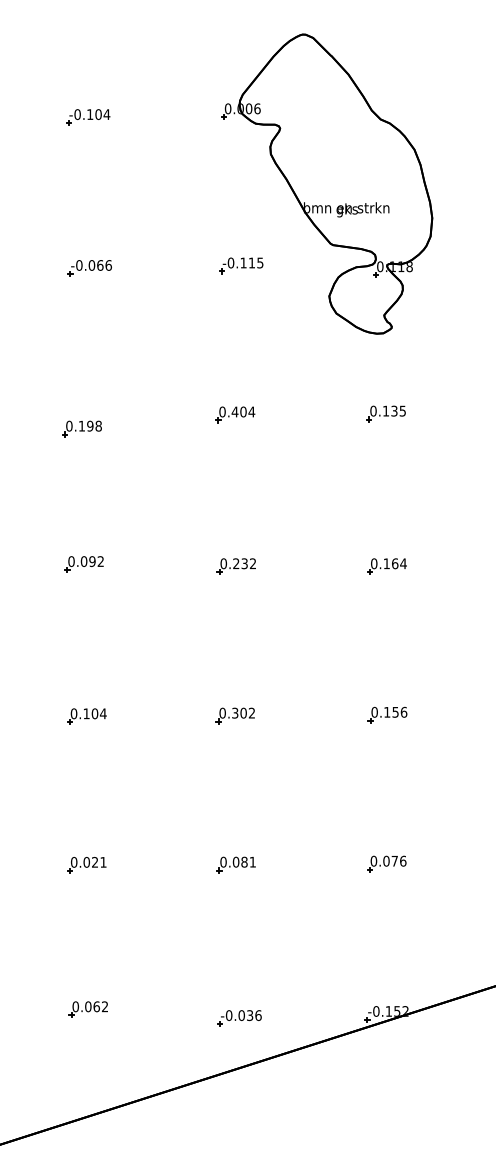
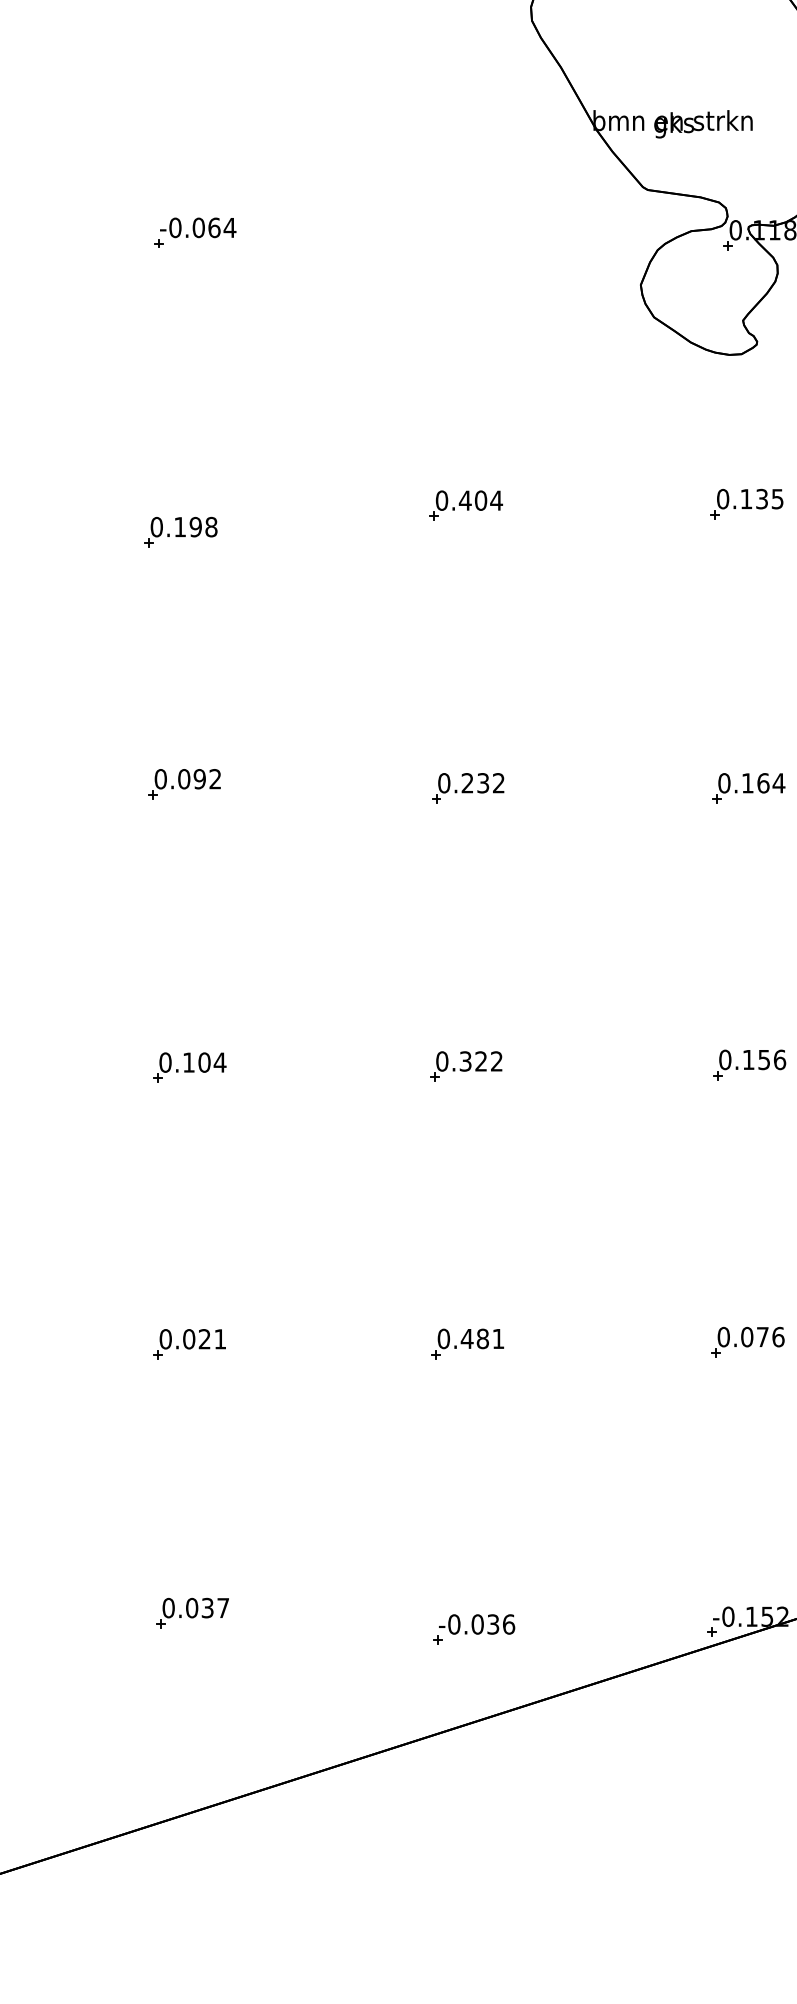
text: (108, 265) -> (229, 227), -0.066 -> -0.064
part: (241, 265) -> (477, 227), removed
text: (243, 712) -> (481, 1060), 0.302 -> 0.322
text: (235, 861) -> (466, 1337), 0.081 -> 0.481
text: (100, 1006) -> (214, 1607), 0.062 -> 0.037

